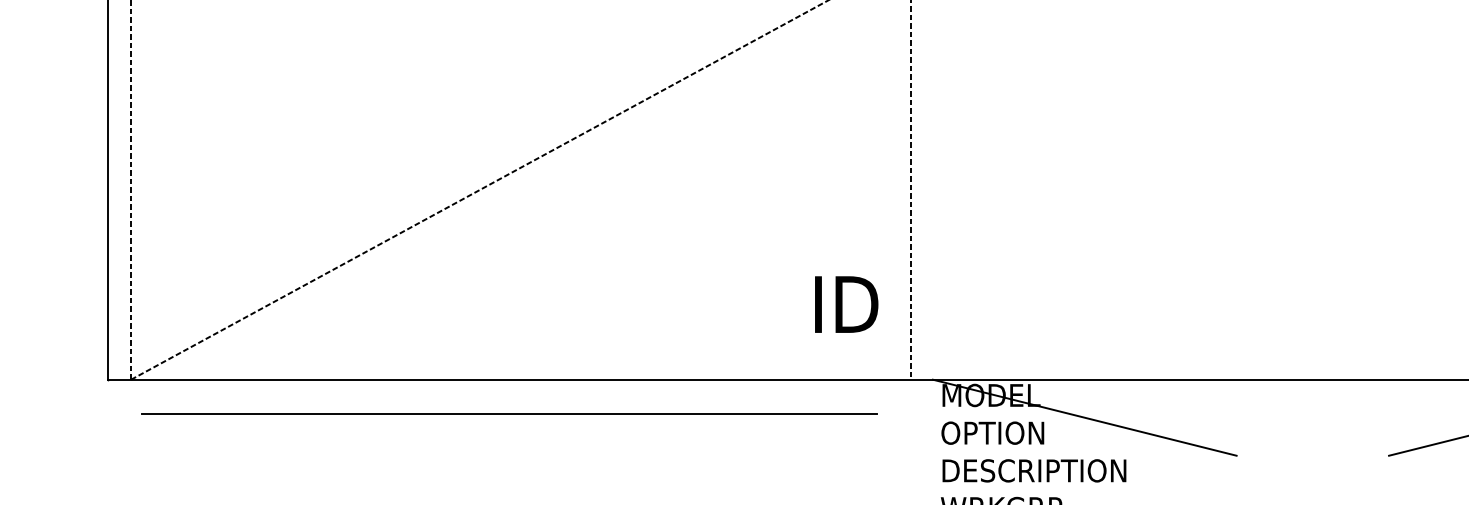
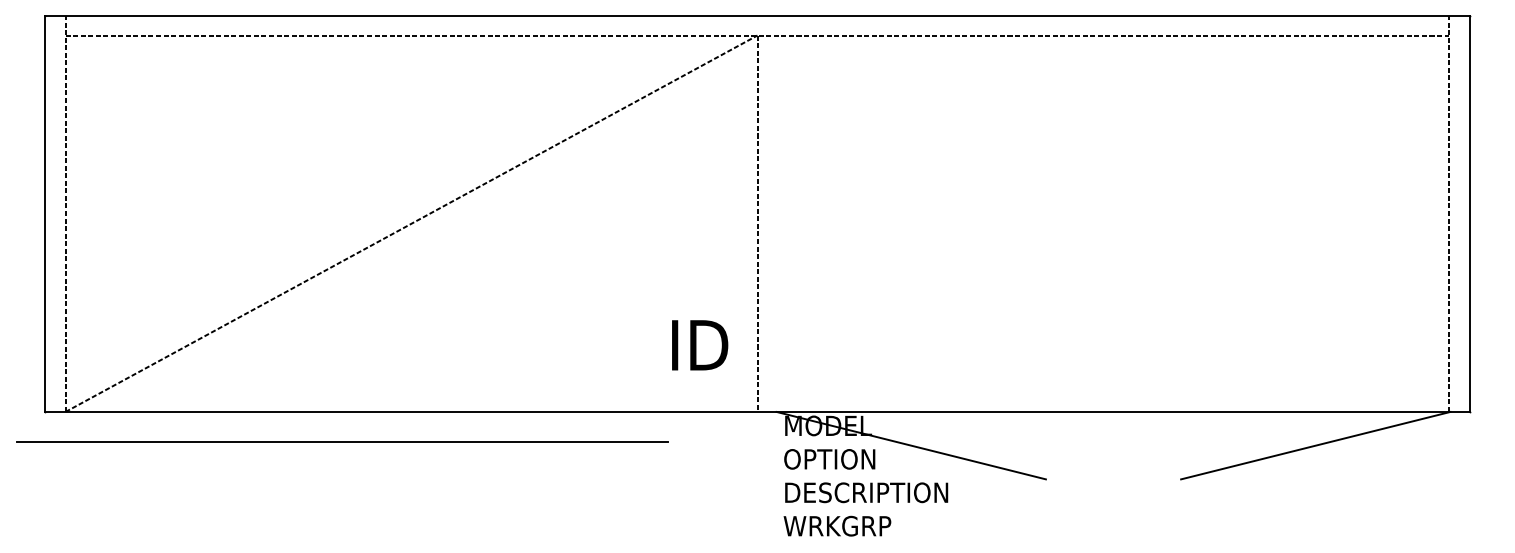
line: (509, 413) -> (342, 441), moved

